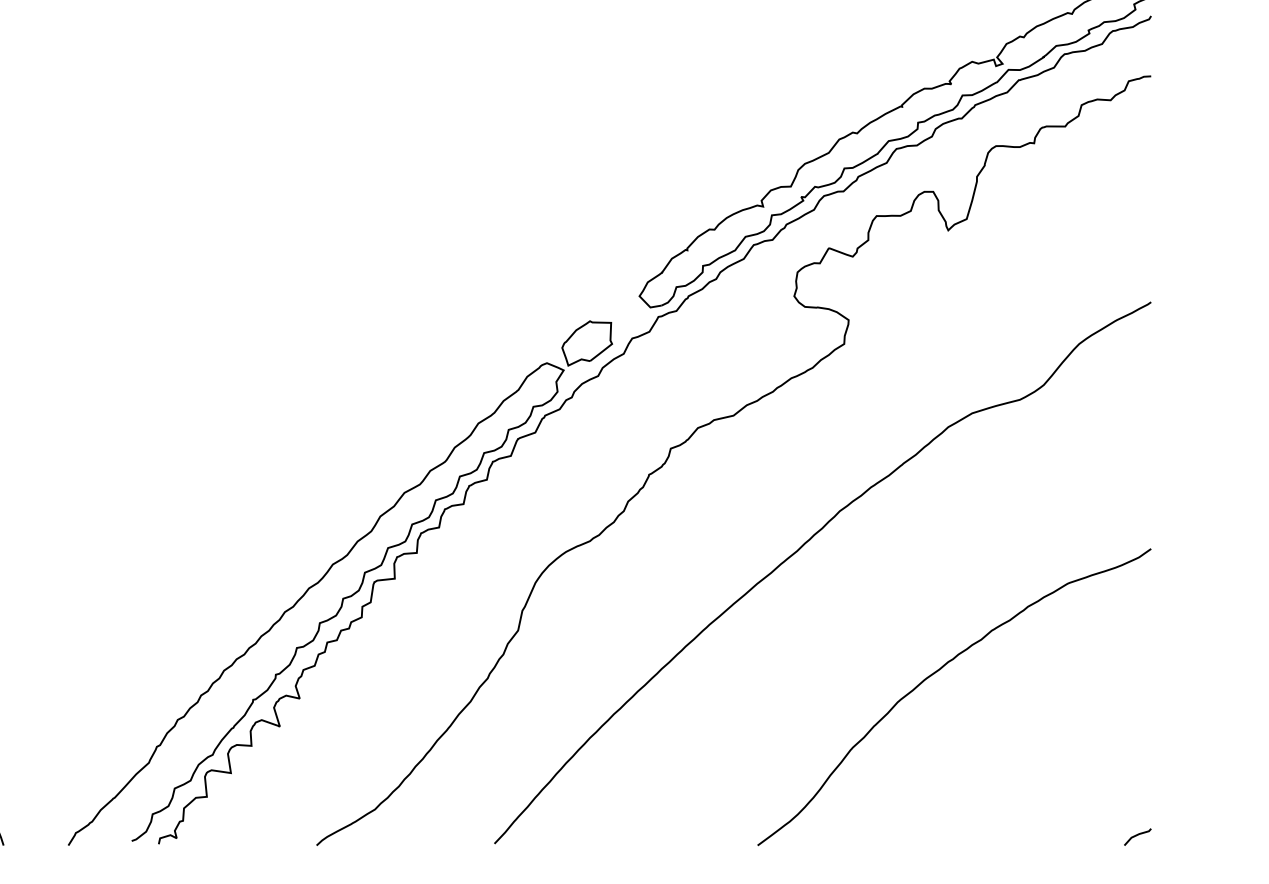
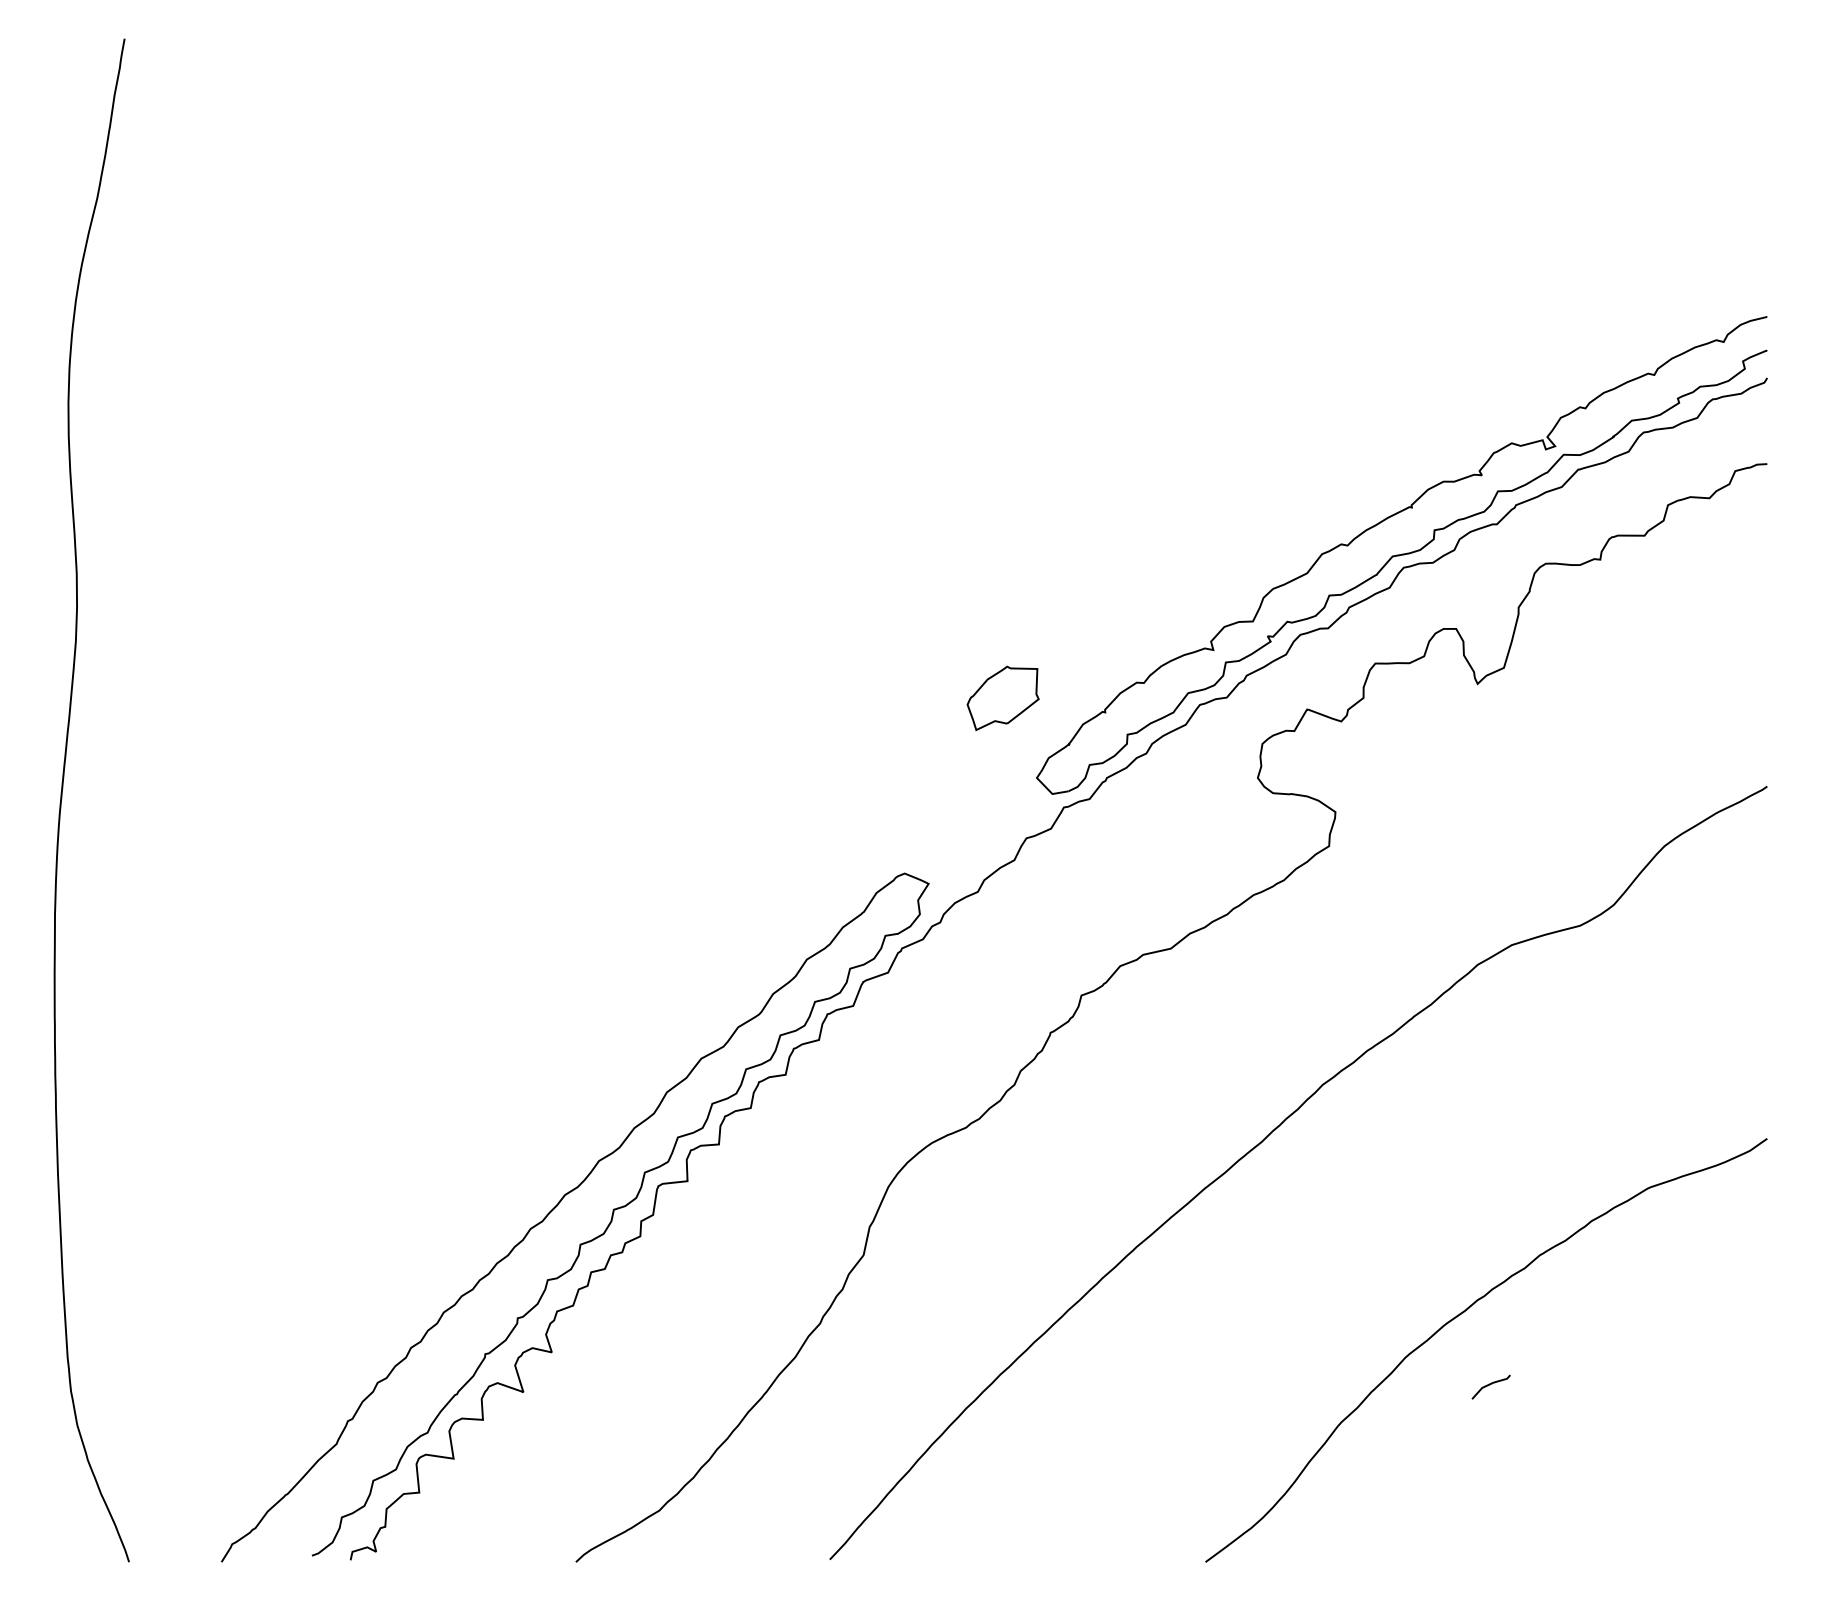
part: (586, 342) -> (1002, 697), moved
line: (1137, 835) -> (1490, 1385), moved

